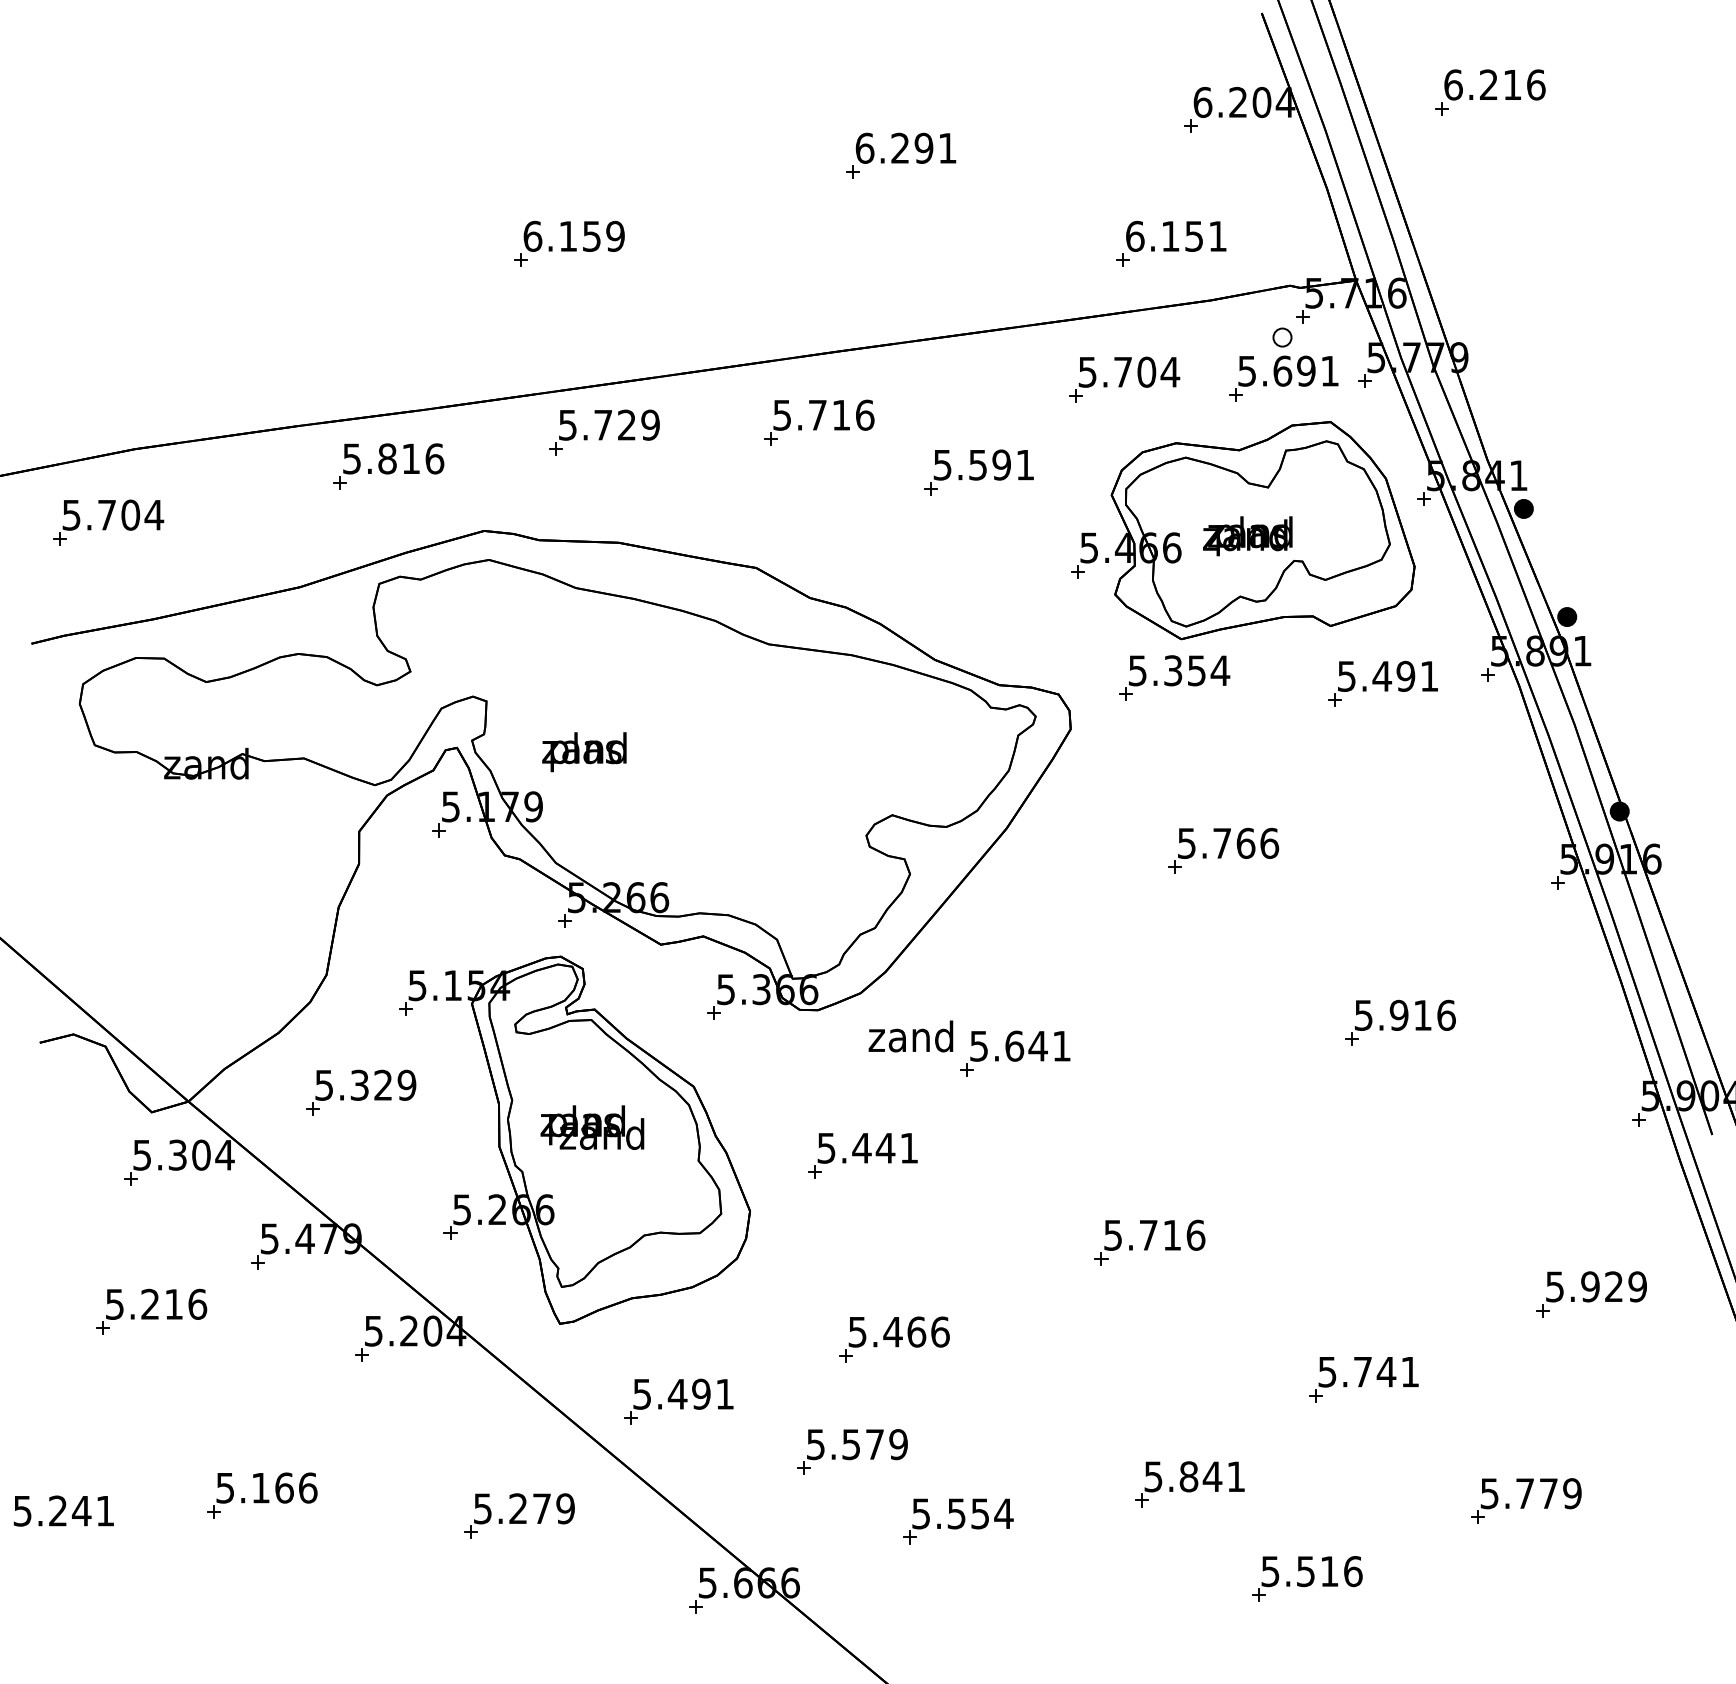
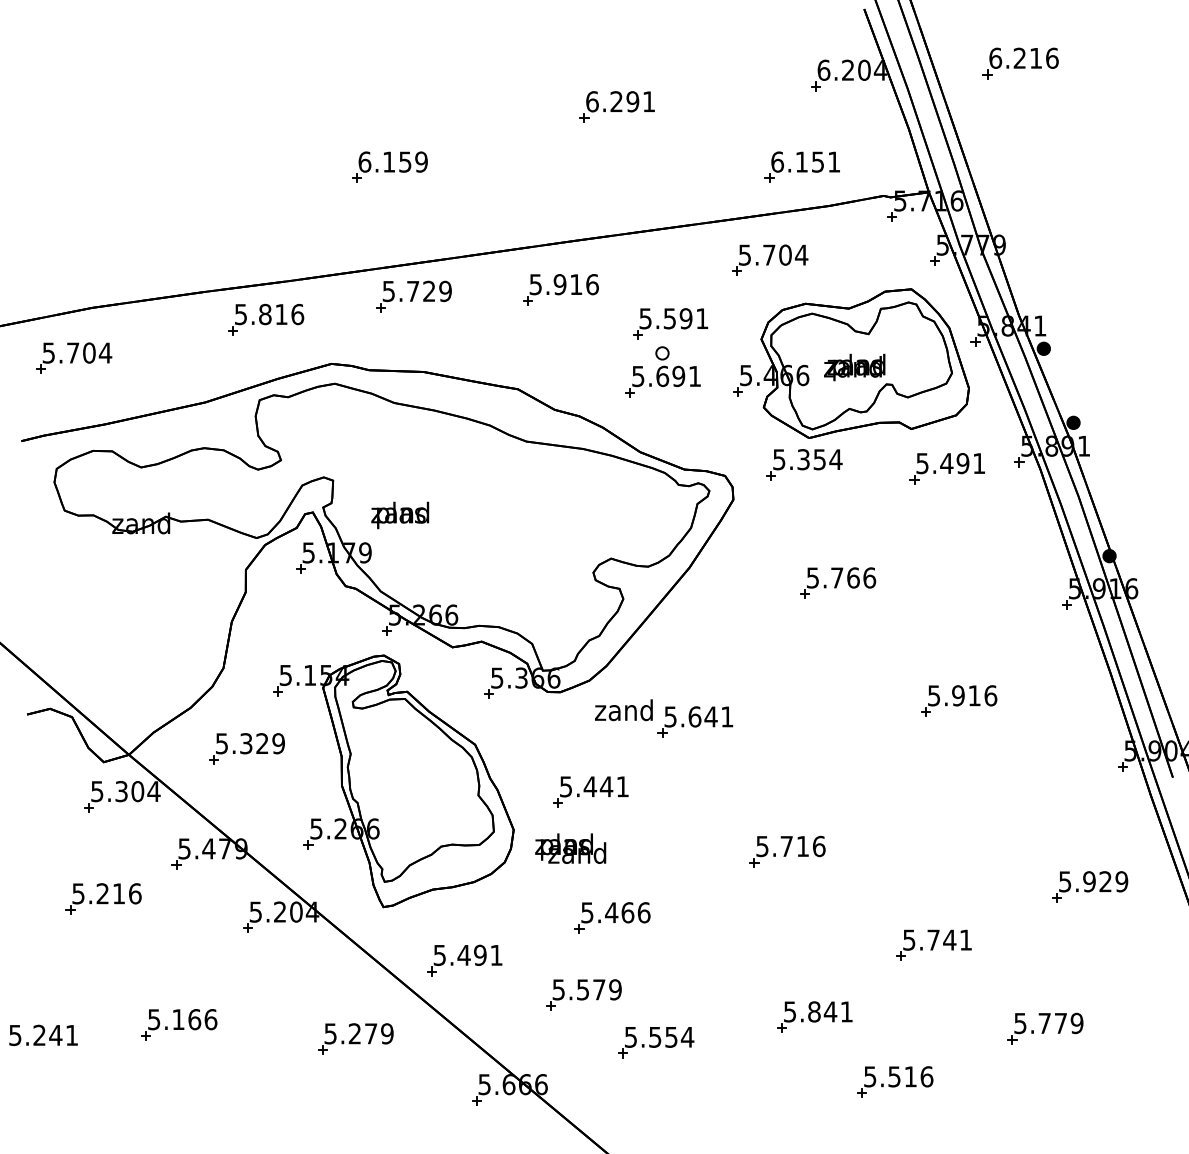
part: (1282, 363) -> (662, 371), moved
text: (816, 415) -> (559, 284), 5.716 -> 5.916
text: (592, 1127) -> (570, 848), moved

